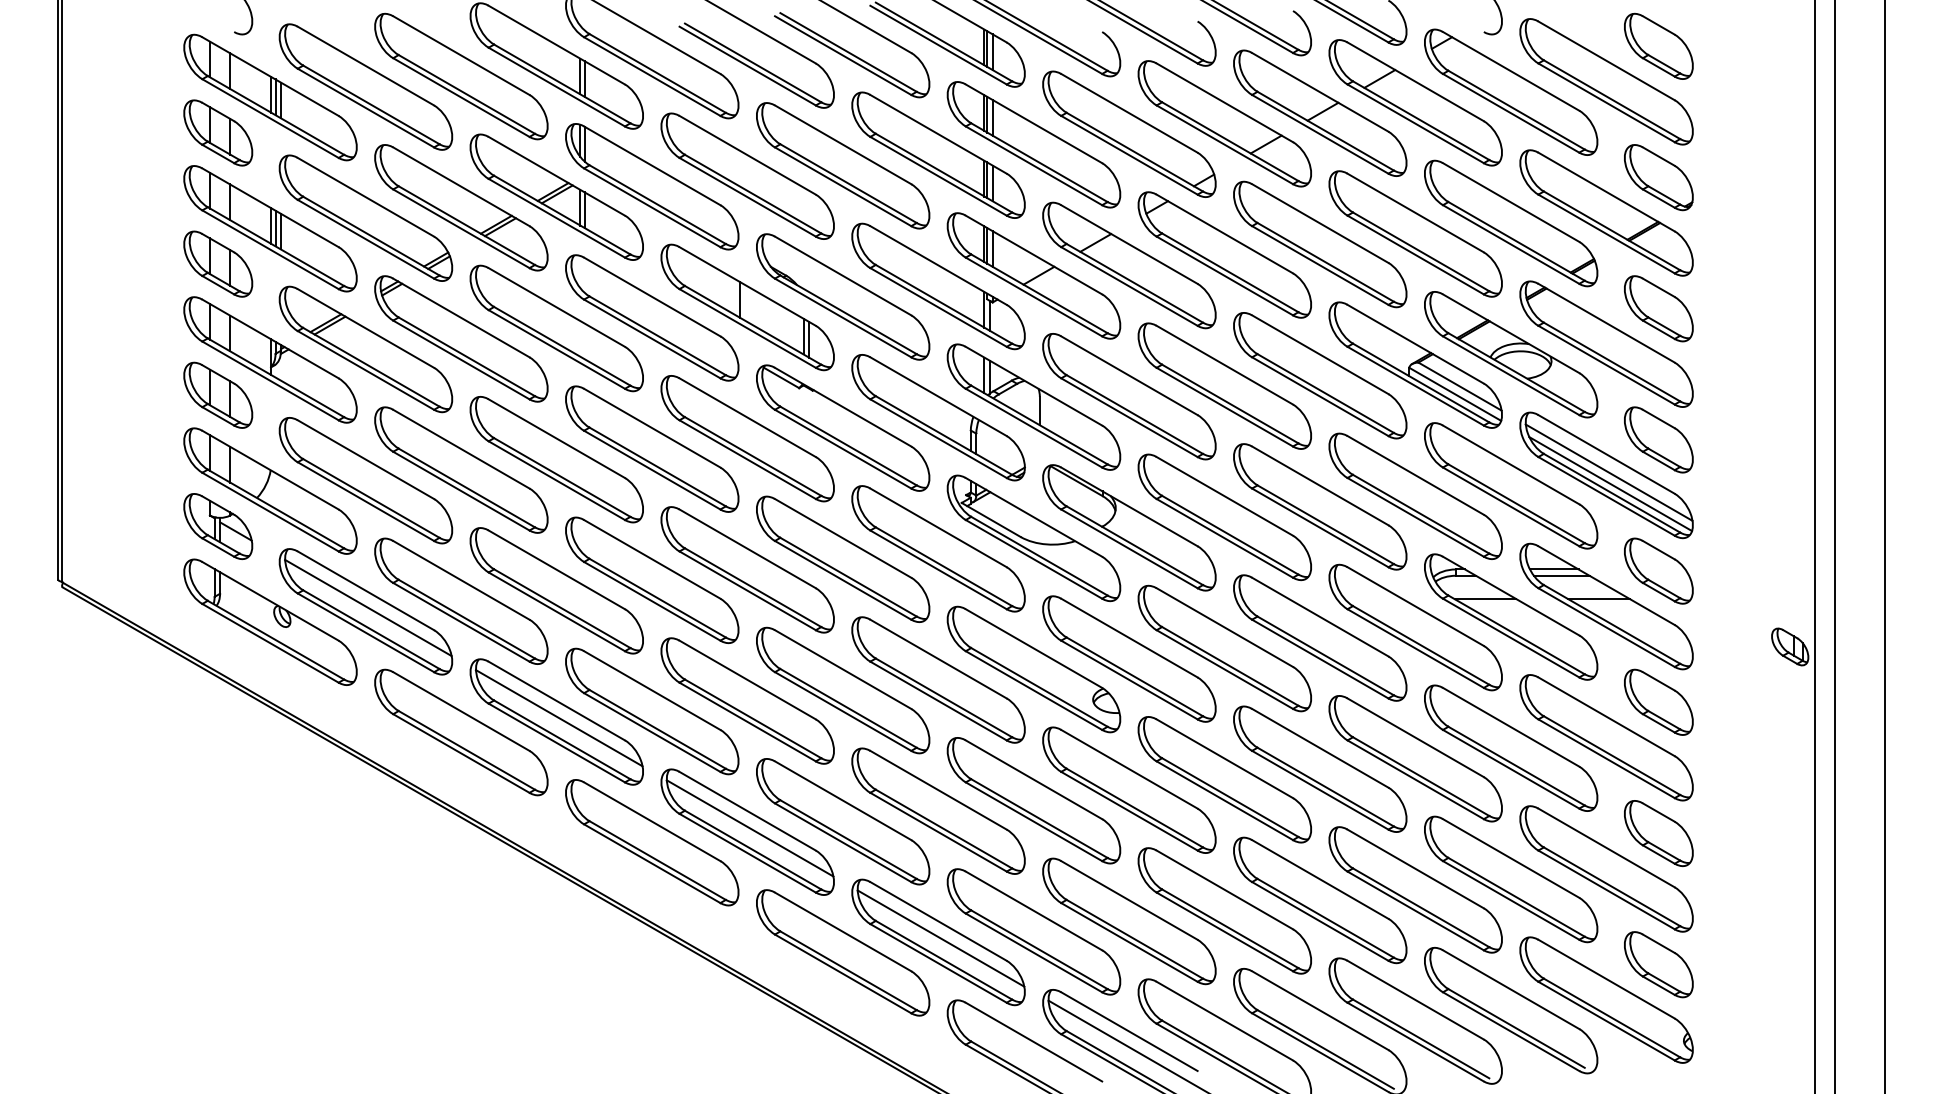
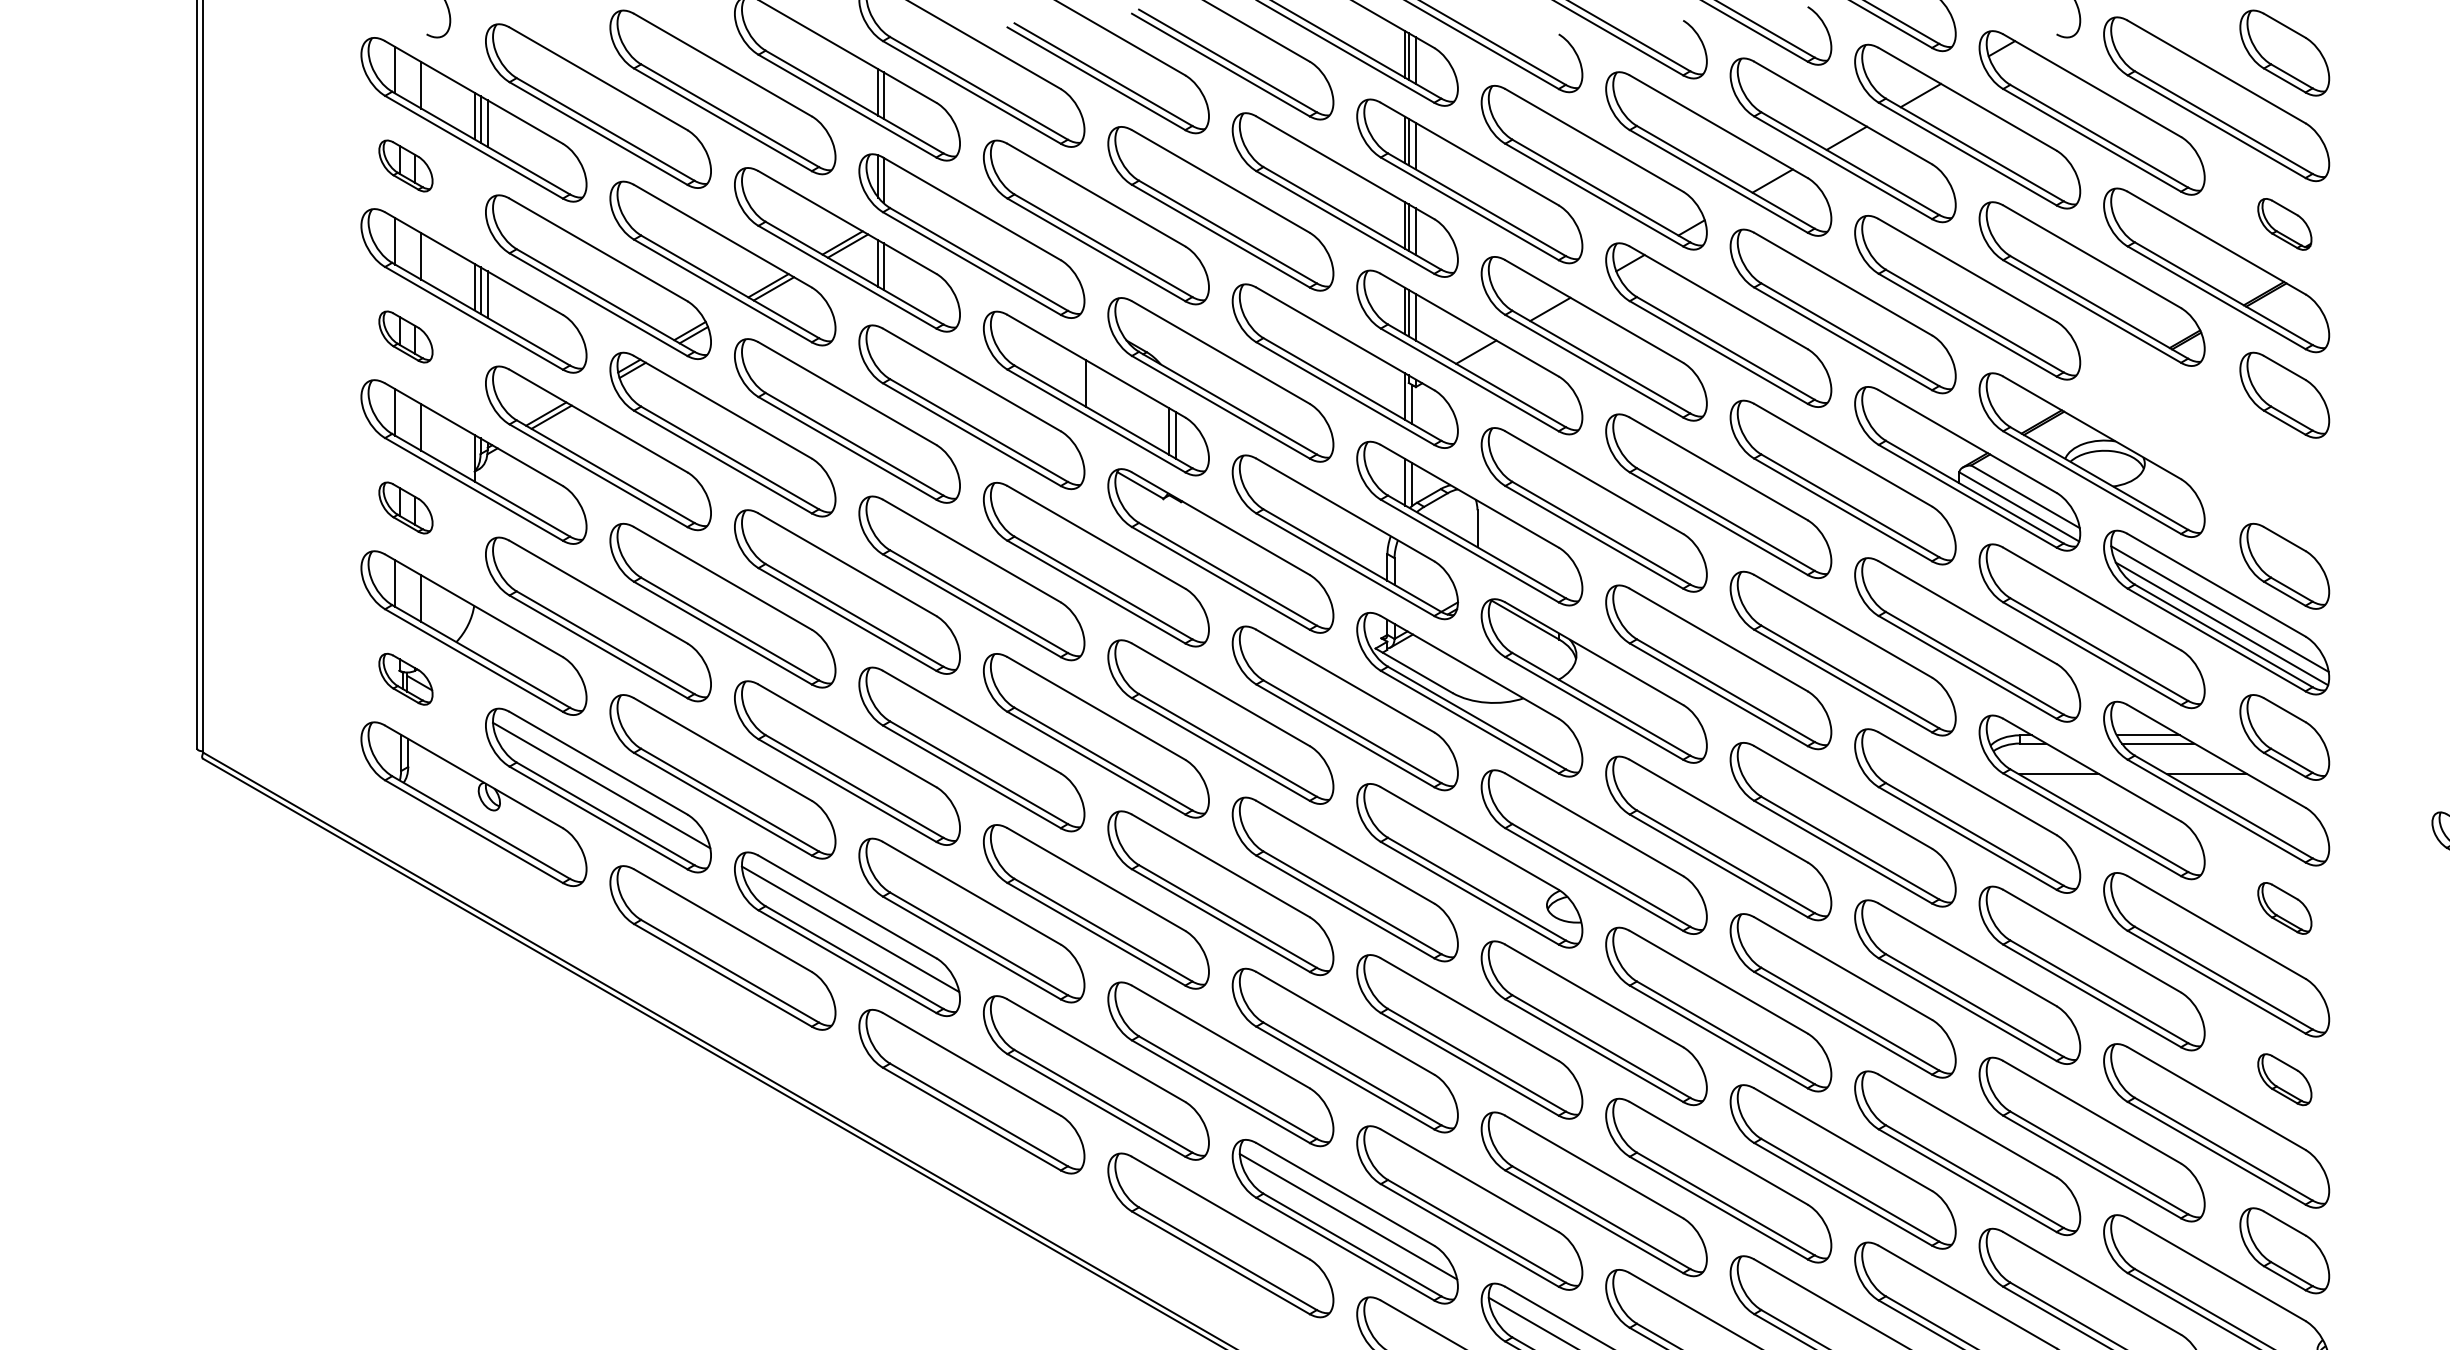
part: (218, 132) -> (406, 165), size x0.6
part: (1658, 177) -> (2284, 224), size x0.6
part: (218, 263) -> (406, 336), size x0.6
part: (1606, 343) -> (2216, 440), removed
part: (218, 394) -> (406, 507), size x0.6
part: (218, 526) -> (406, 679), size x0.6
part: (1658, 701) -> (2284, 907), size x0.6
line: (749, 828) -> (1098, 1073), removed
part: (1658, 833) -> (2284, 1079), size x0.6

